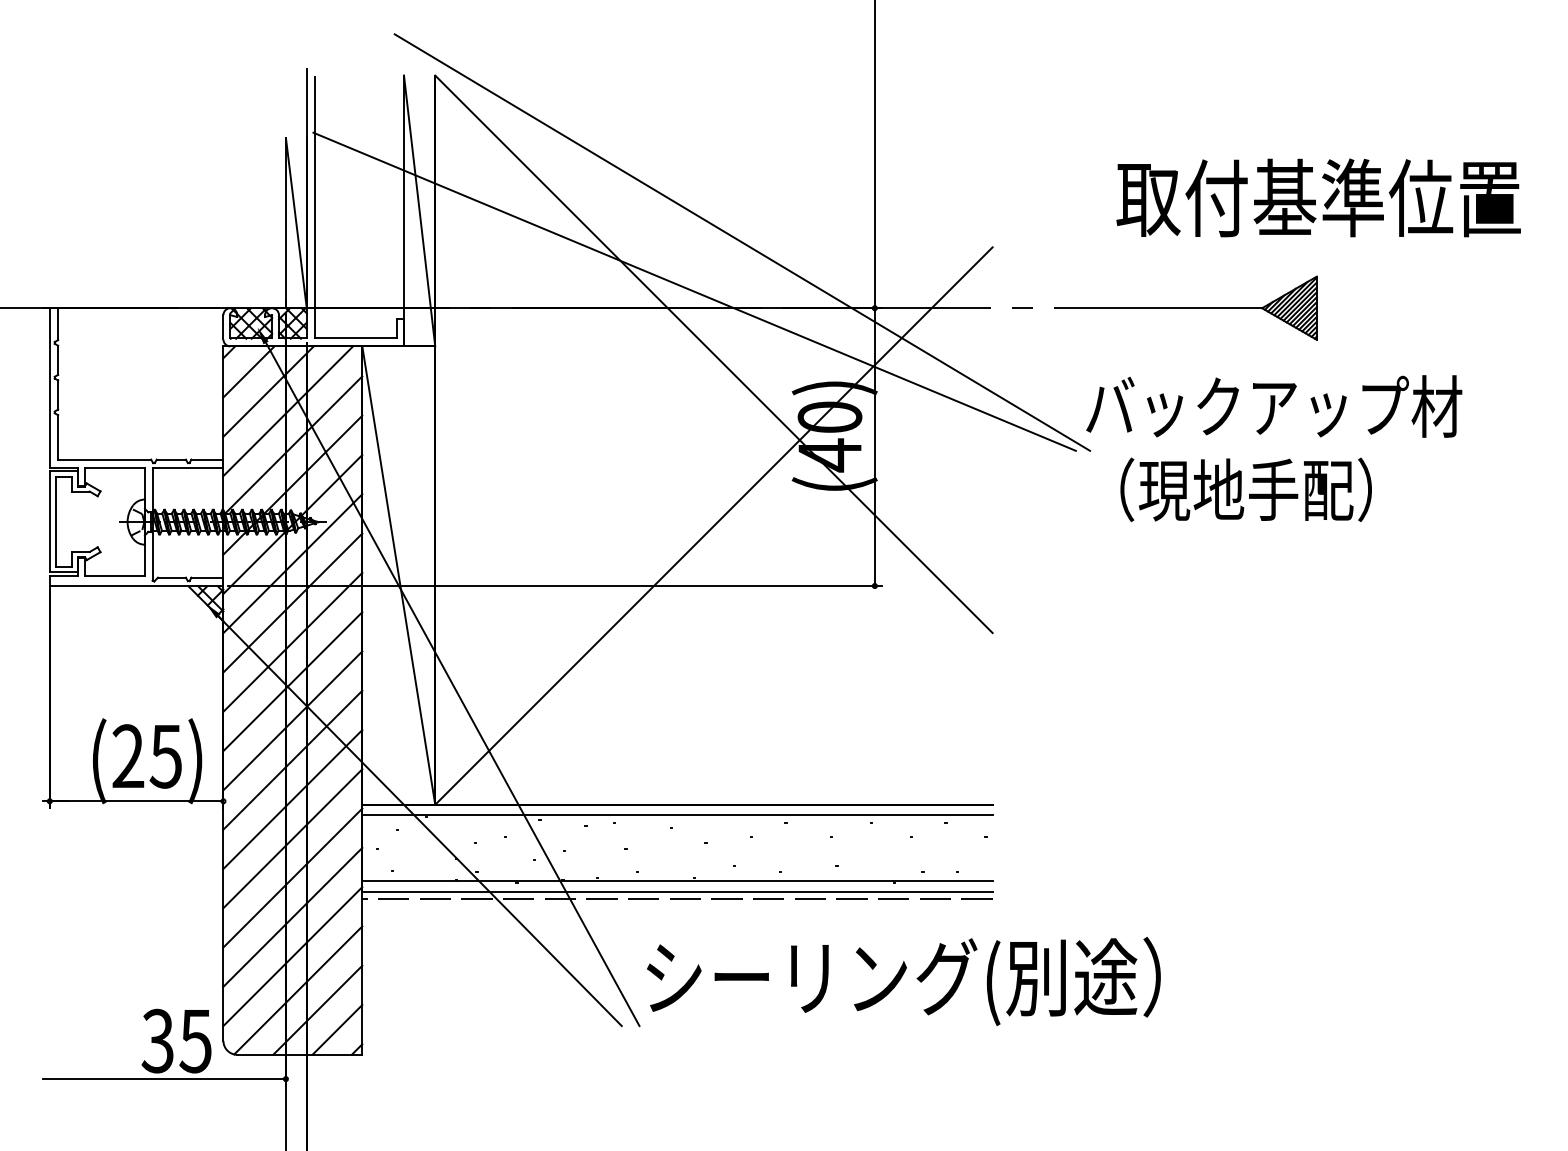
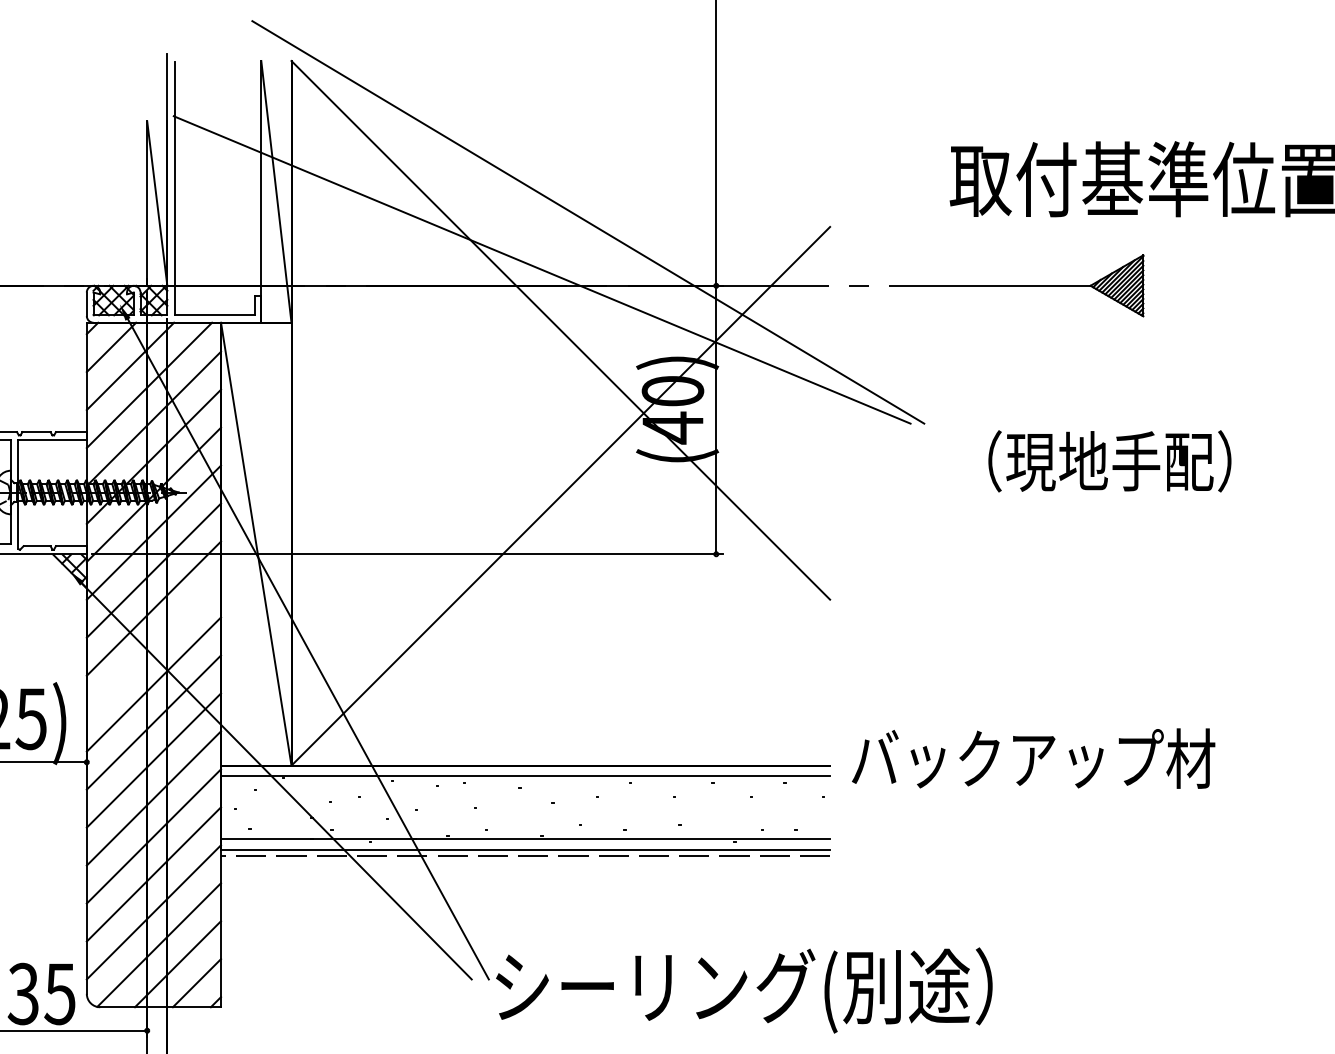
text: (1274, 406) -> (1033, 758), moved
text: (1245, 489) -> (1109, 460), moved
line: (292, 681) -> (153, 646), removed
text: (903, 981) -> (743, 990), moved

